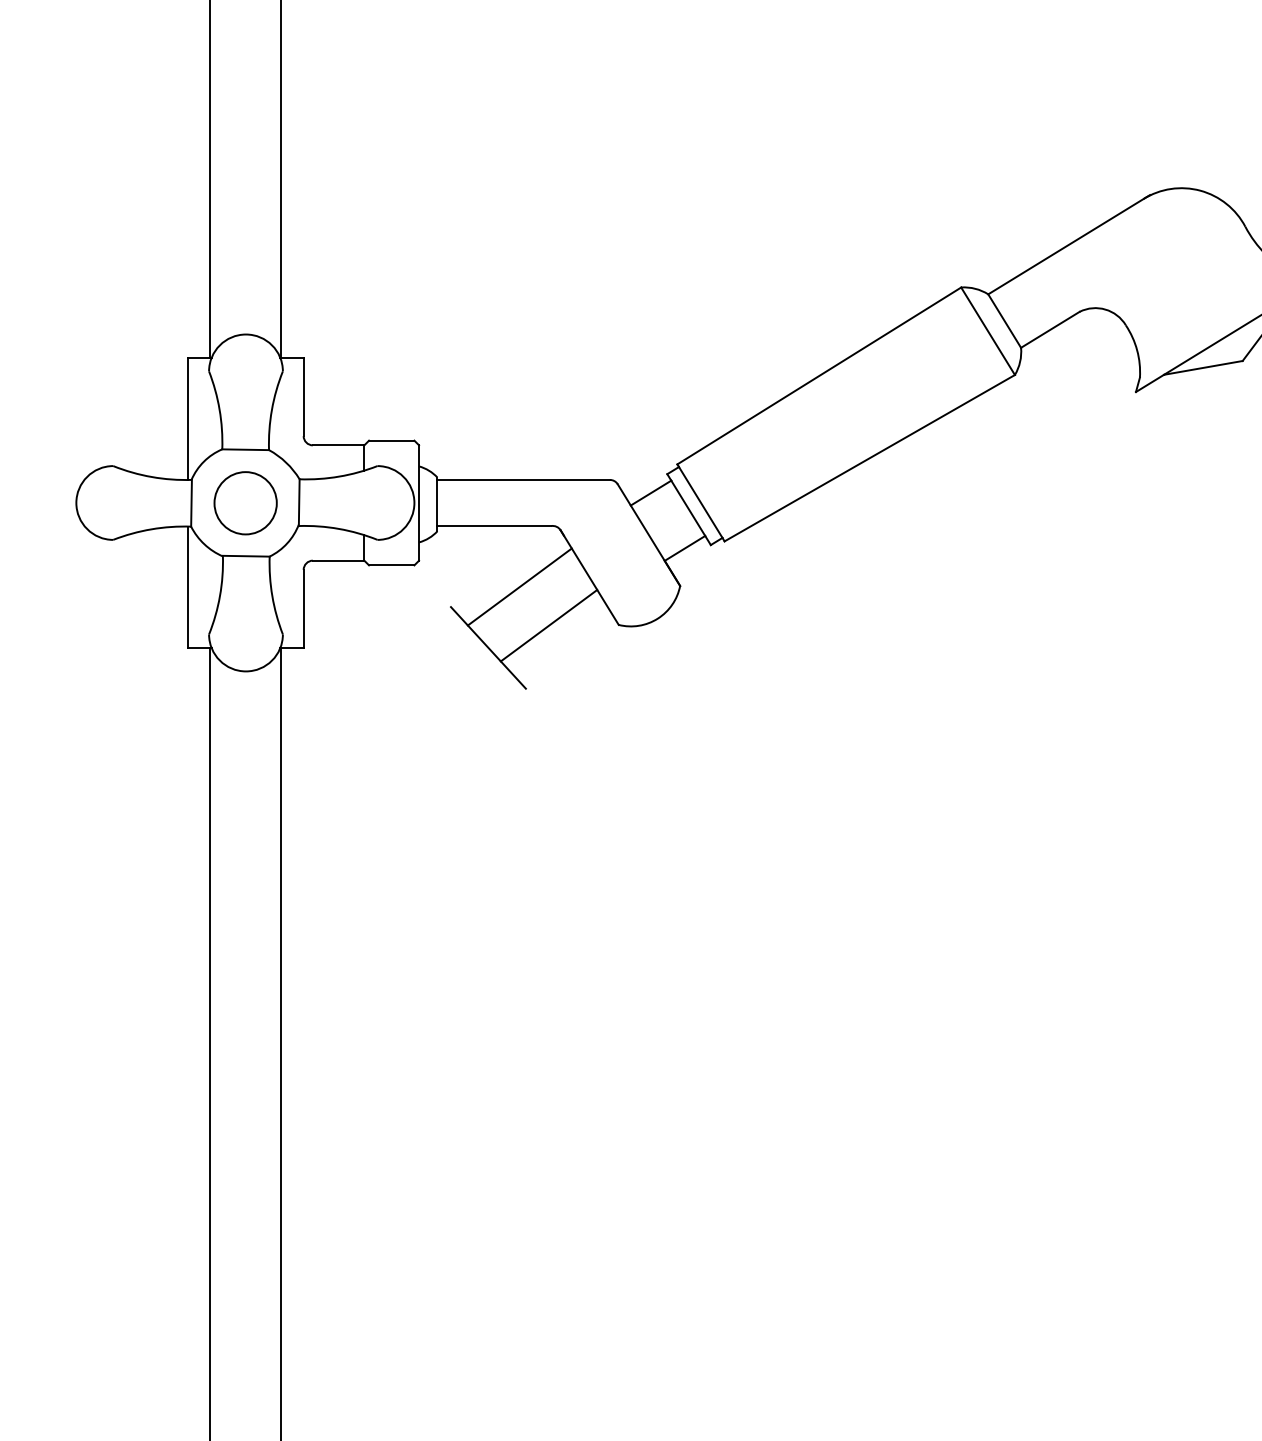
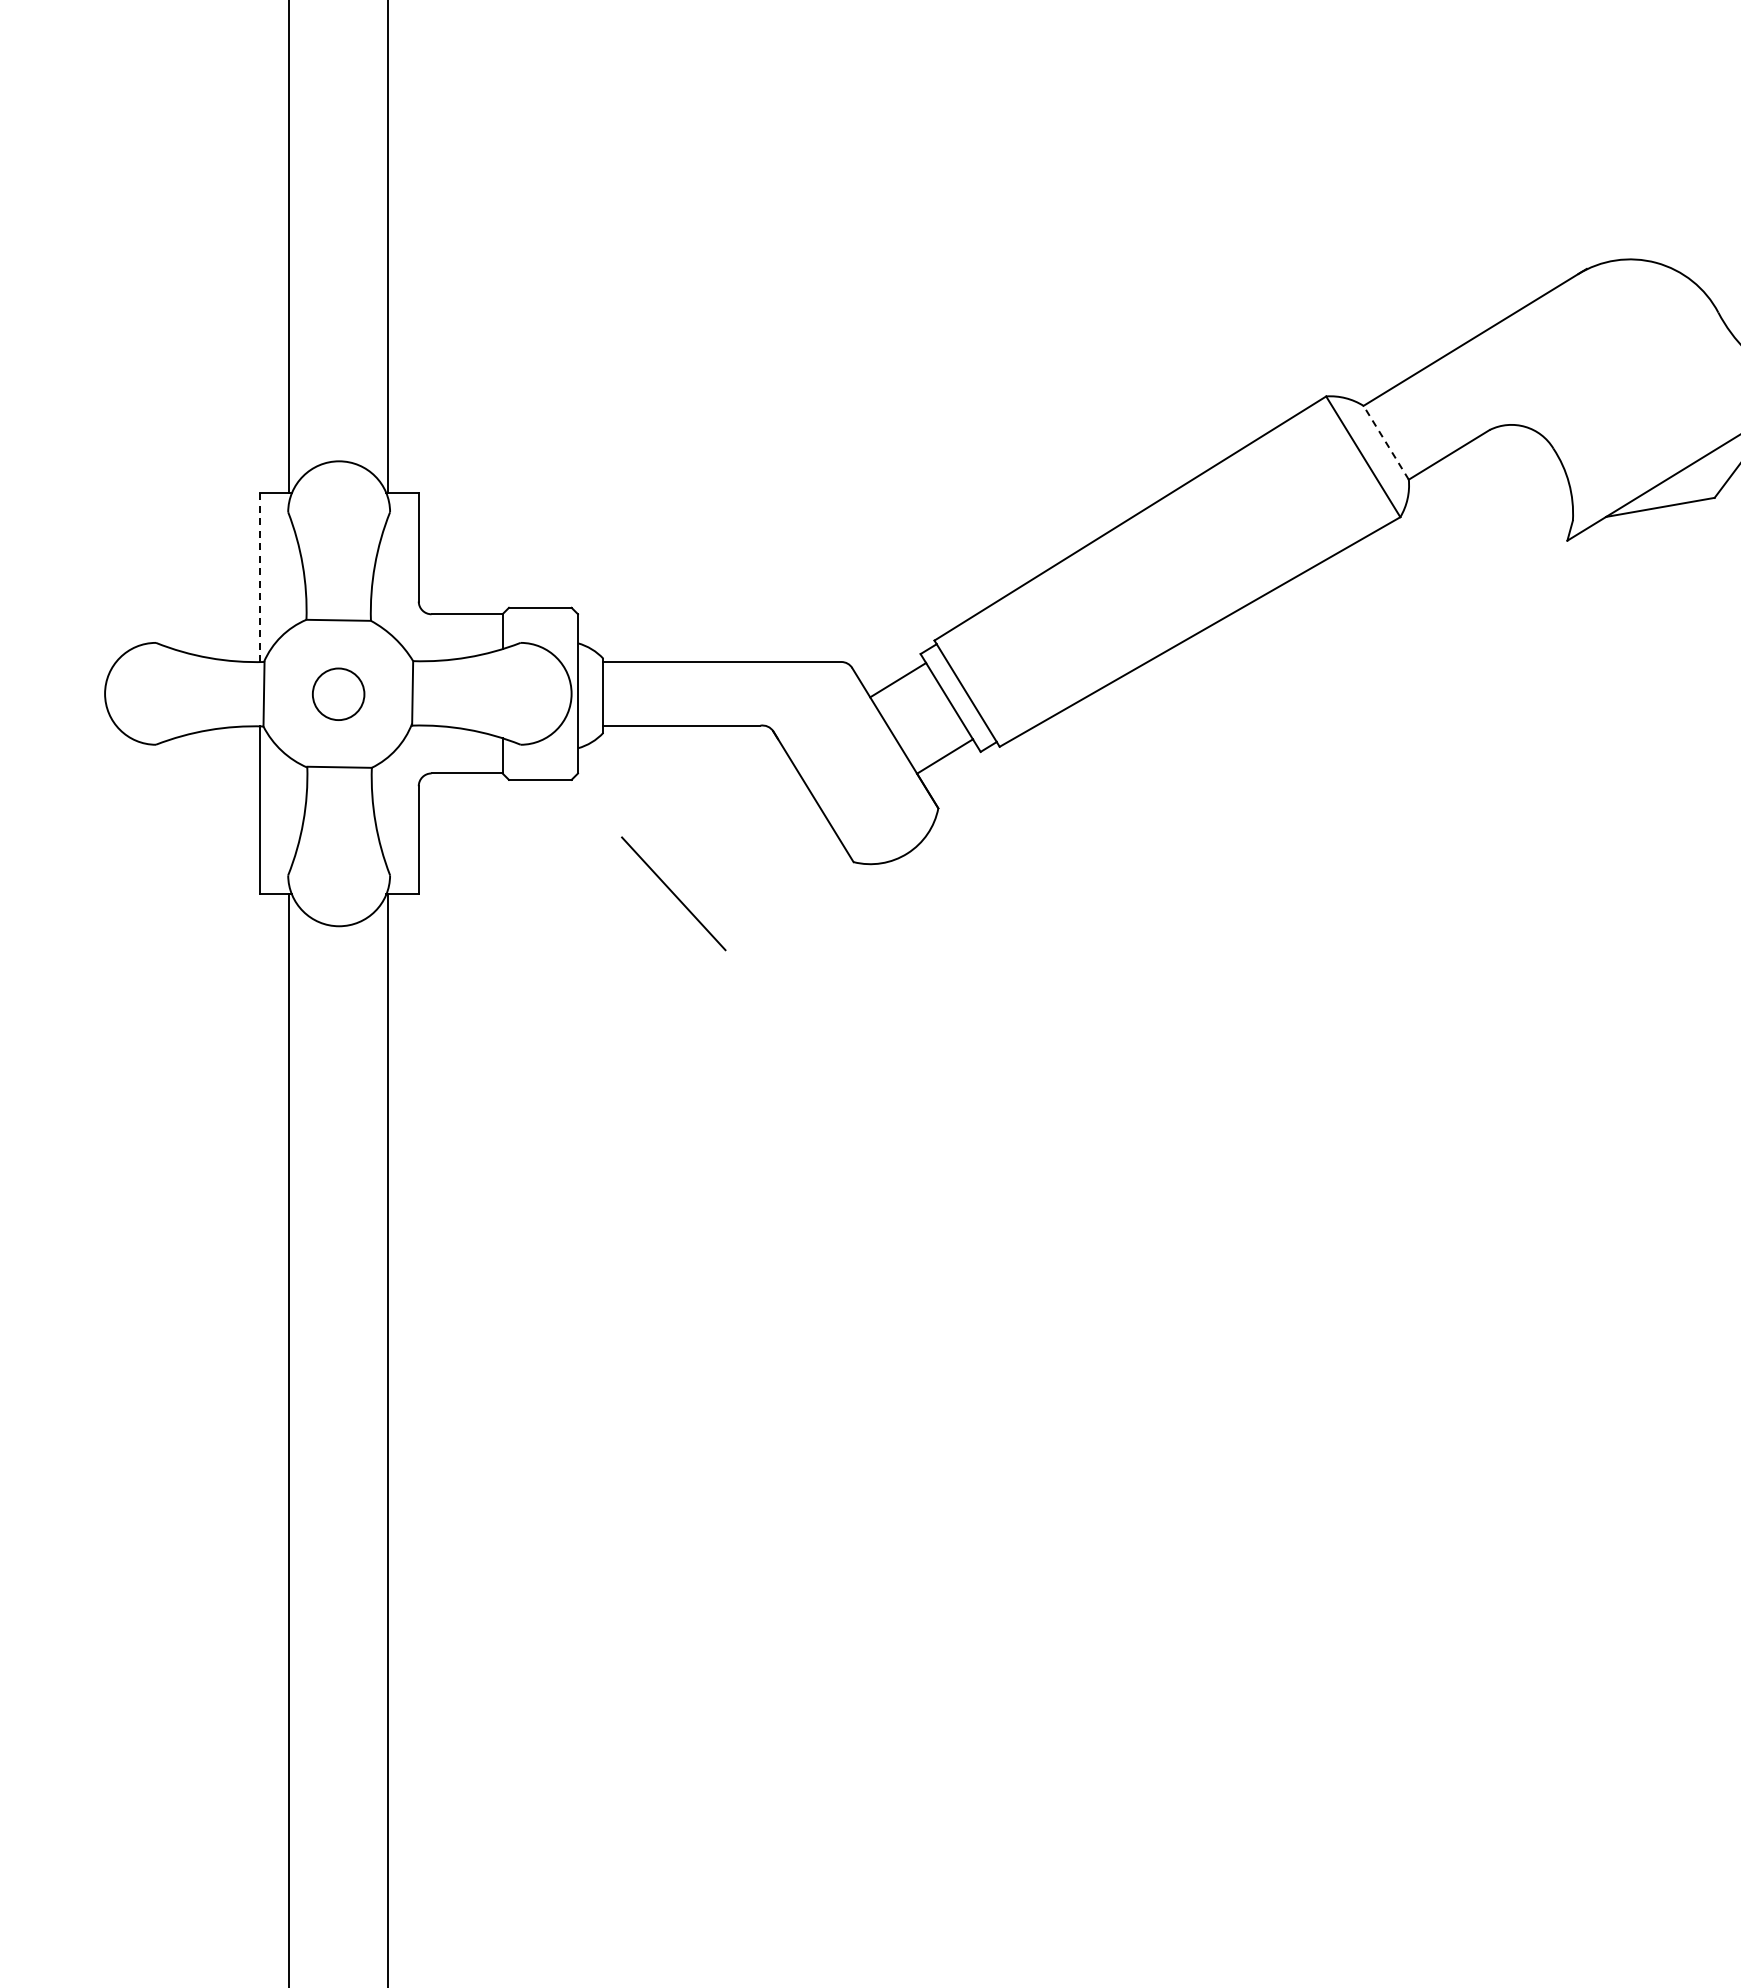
line: (1004, 320) -> (1385, 442), solid -> dashed
line: (188, 419) -> (259, 578), solid -> dashed
circle: (245, 503) -> (338, 694), size x0.6
line: (519, 586) -> (716, 809), removed
line: (548, 625) -> (756, 862), removed

